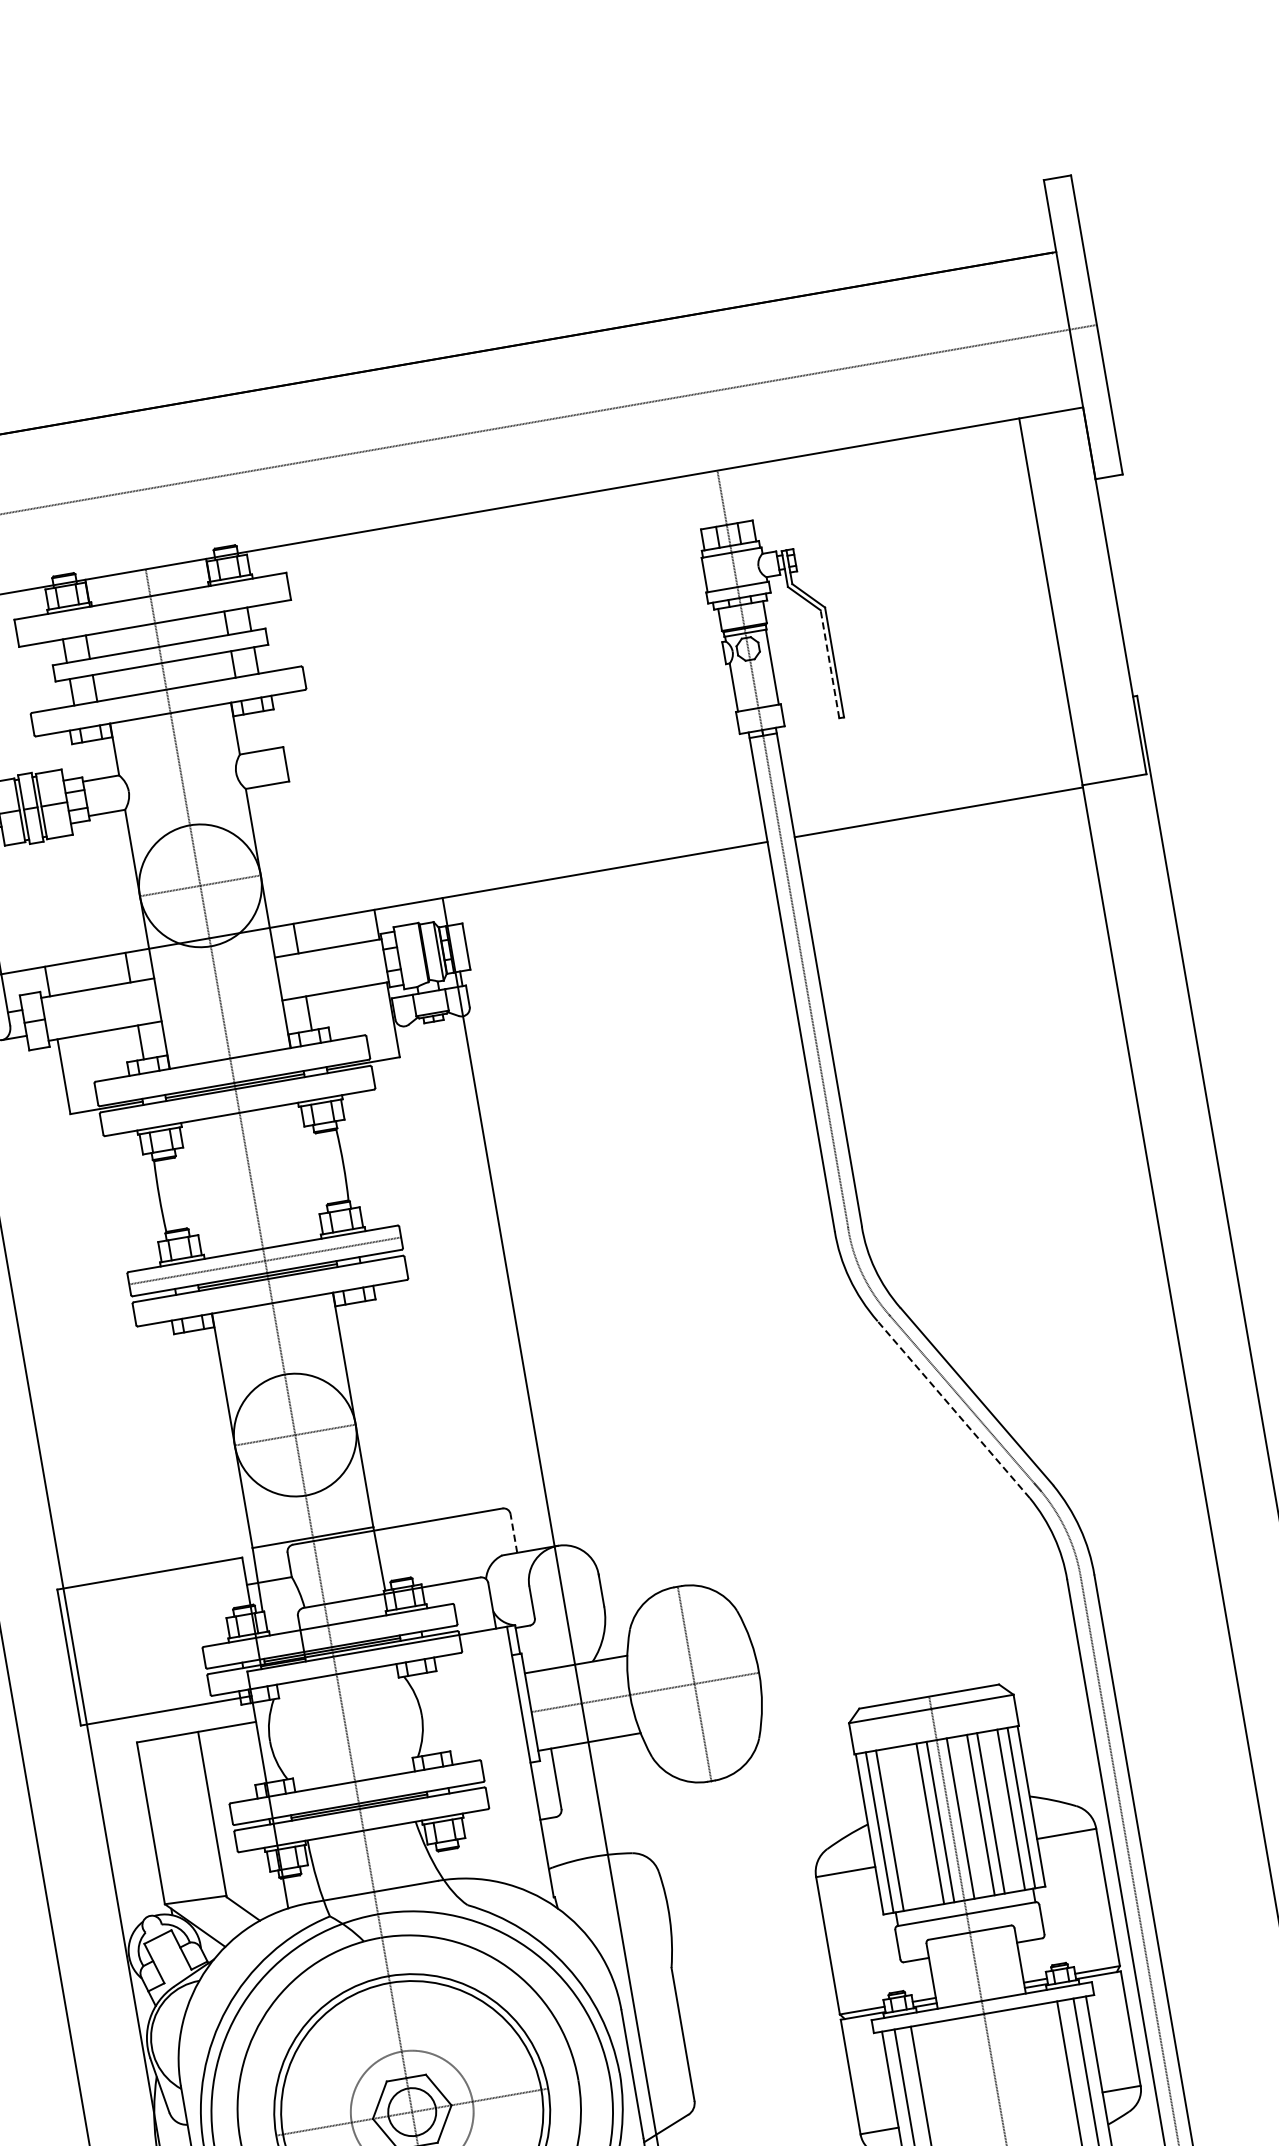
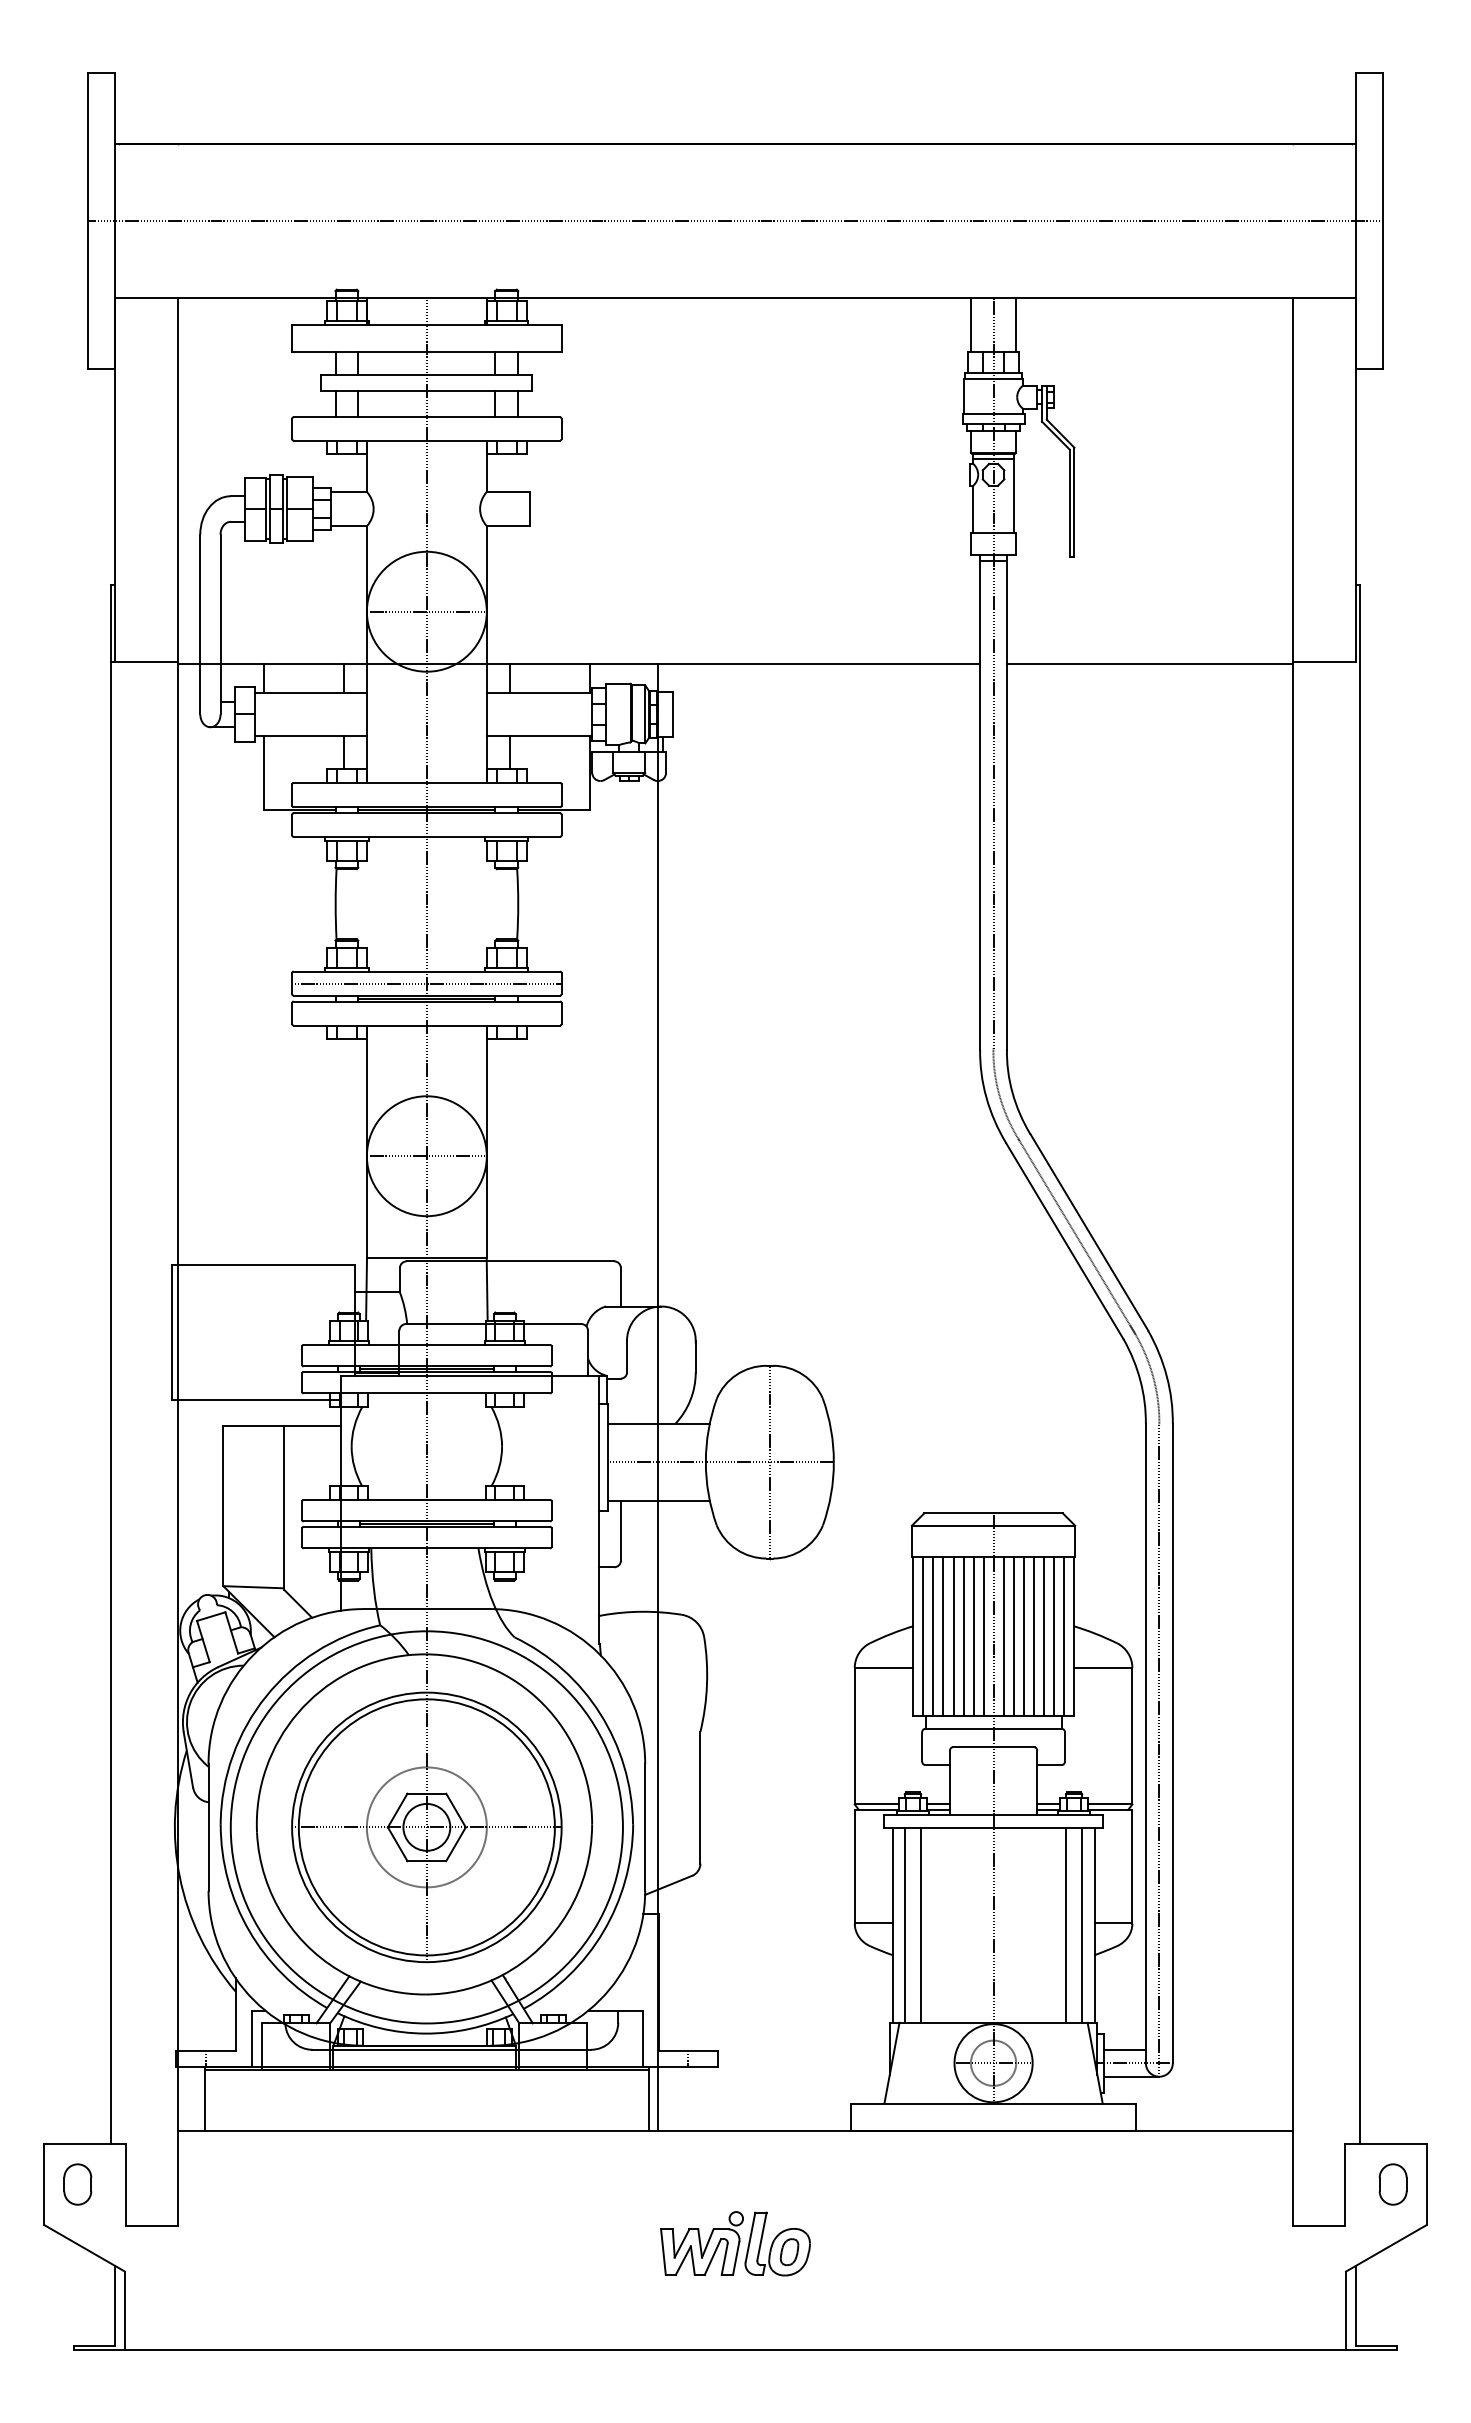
line: (745, 493) -> (1016, 324), added
line: (698, 501) -> (970, 324), added
line: (829, 664) -> (1069, 503), dashed -> solid
line: (953, 1410) -> (1064, 1241), dashed -> solid
line: (513, 1532) -> (620, 1286), dashed -> solid
line: (1000, 1811) -> (1043, 1635), added
line: (970, 1816) -> (1013, 1635), added
line: (920, 1825) -> (963, 1635), added
line: (910, 1826) -> (953, 1635), added
line: (899, 1828) -> (943, 1635), added

